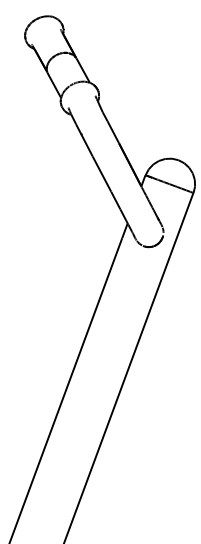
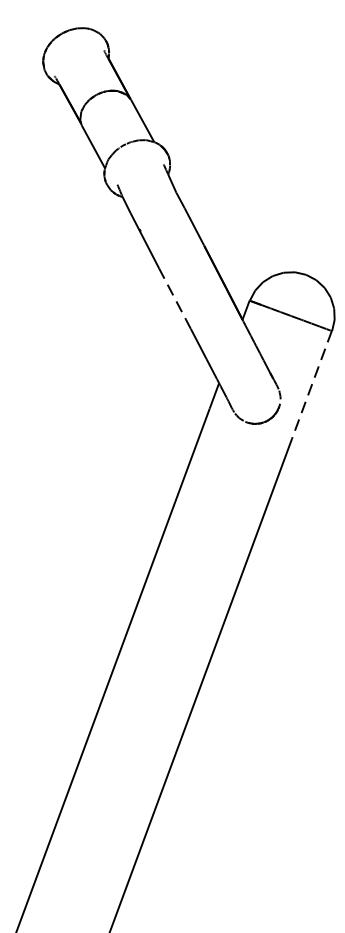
line: (101, 174) -> (174, 299), solid -> dashed
line: (181, 224) -> (311, 385), solid -> dashed

